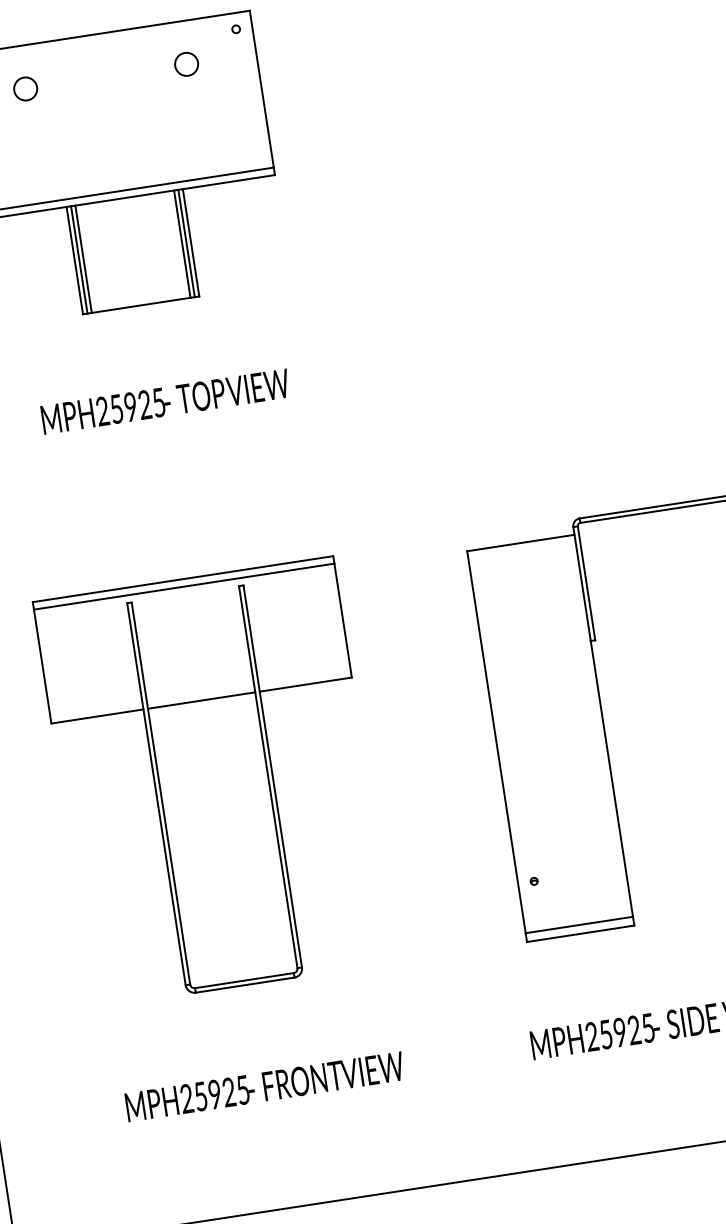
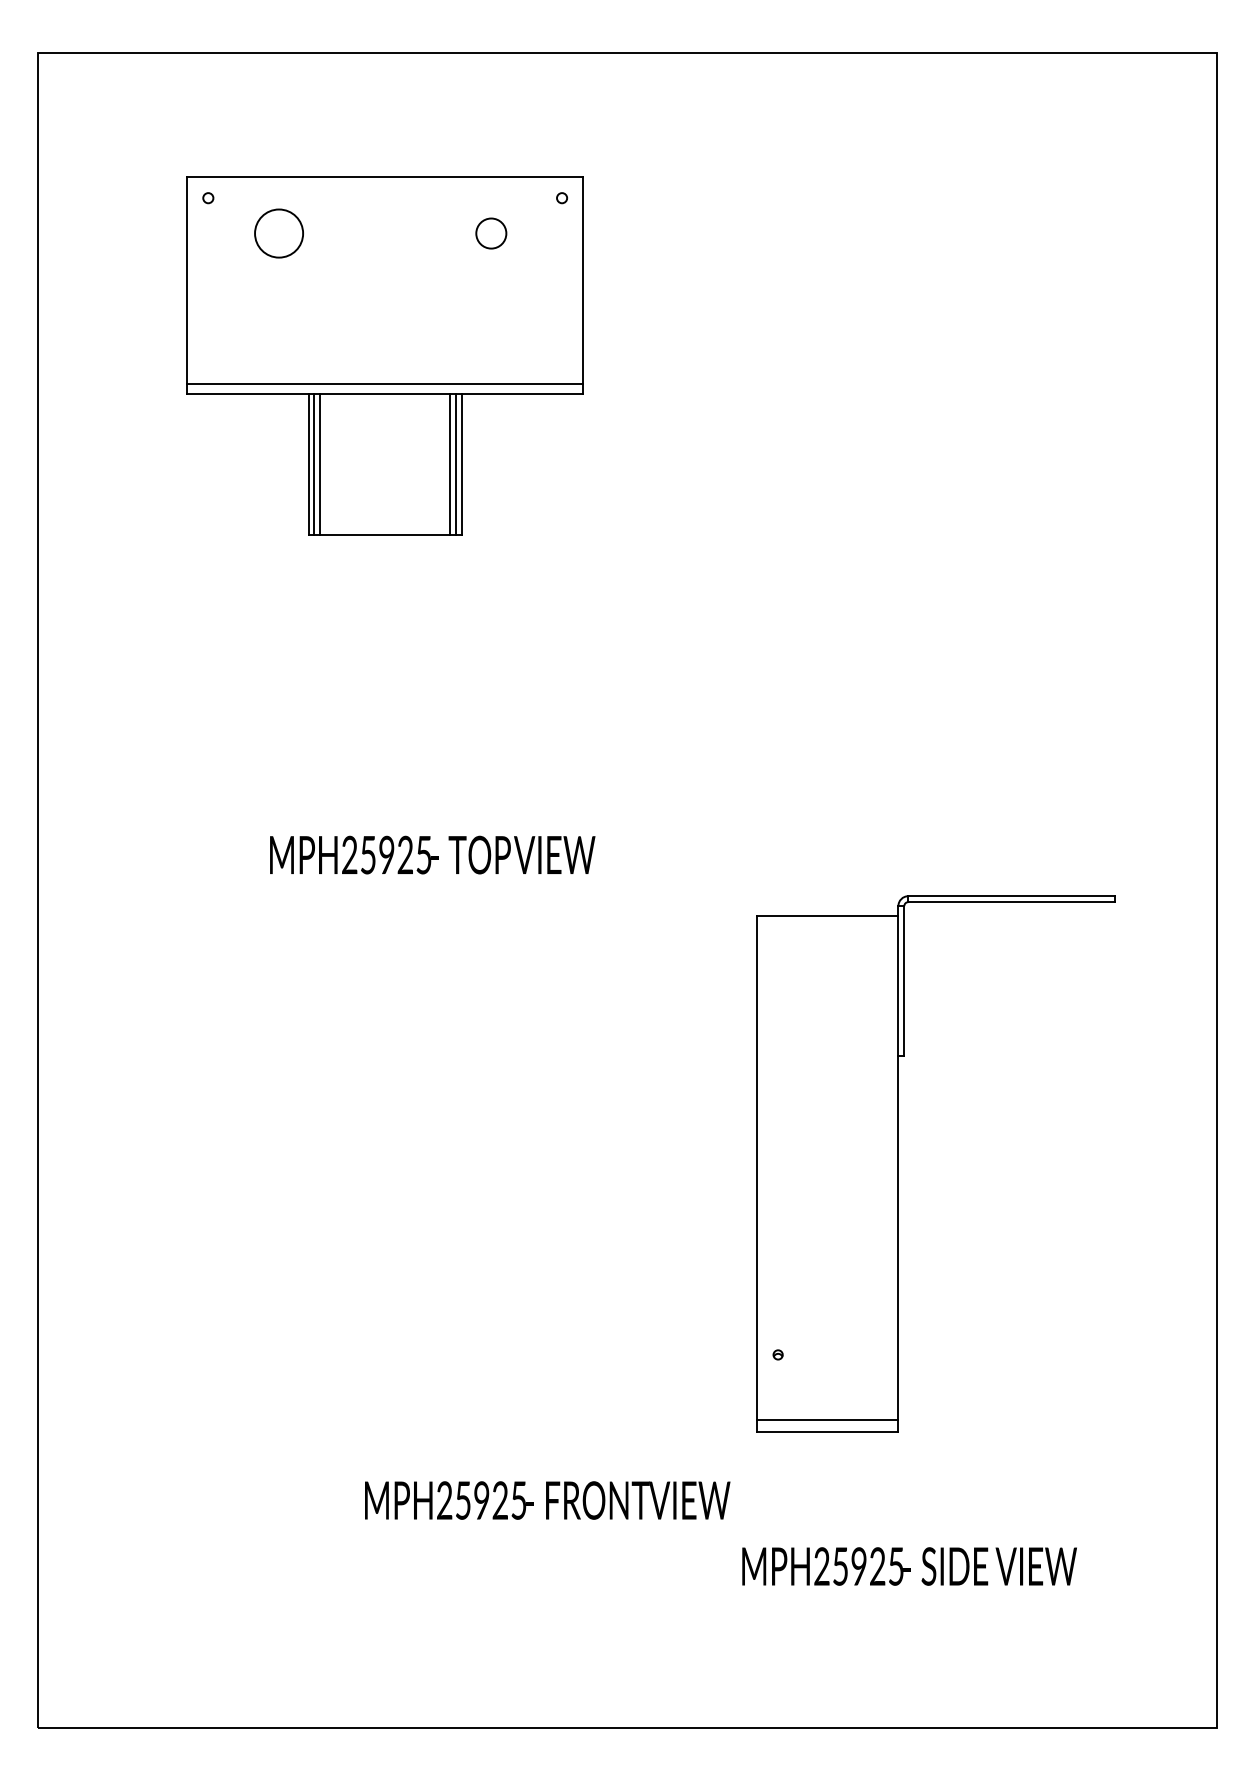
circle: (25, 88) -> (279, 233), size x1.6
text: (165, 401) -> (432, 854), moved
part: (213, 781) -> (384, 1163), removed
text: (264, 1086) -> (547, 1500), moved

